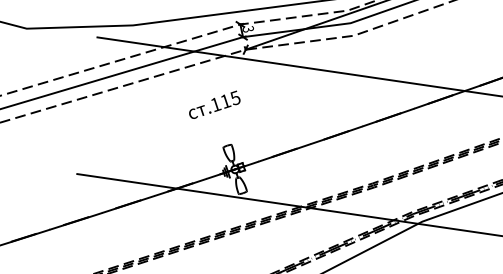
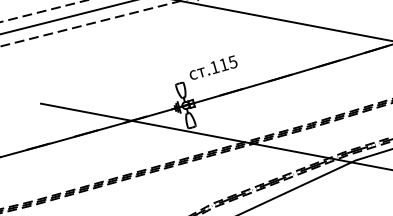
text: (214, 104) -> (213, 67), moved

